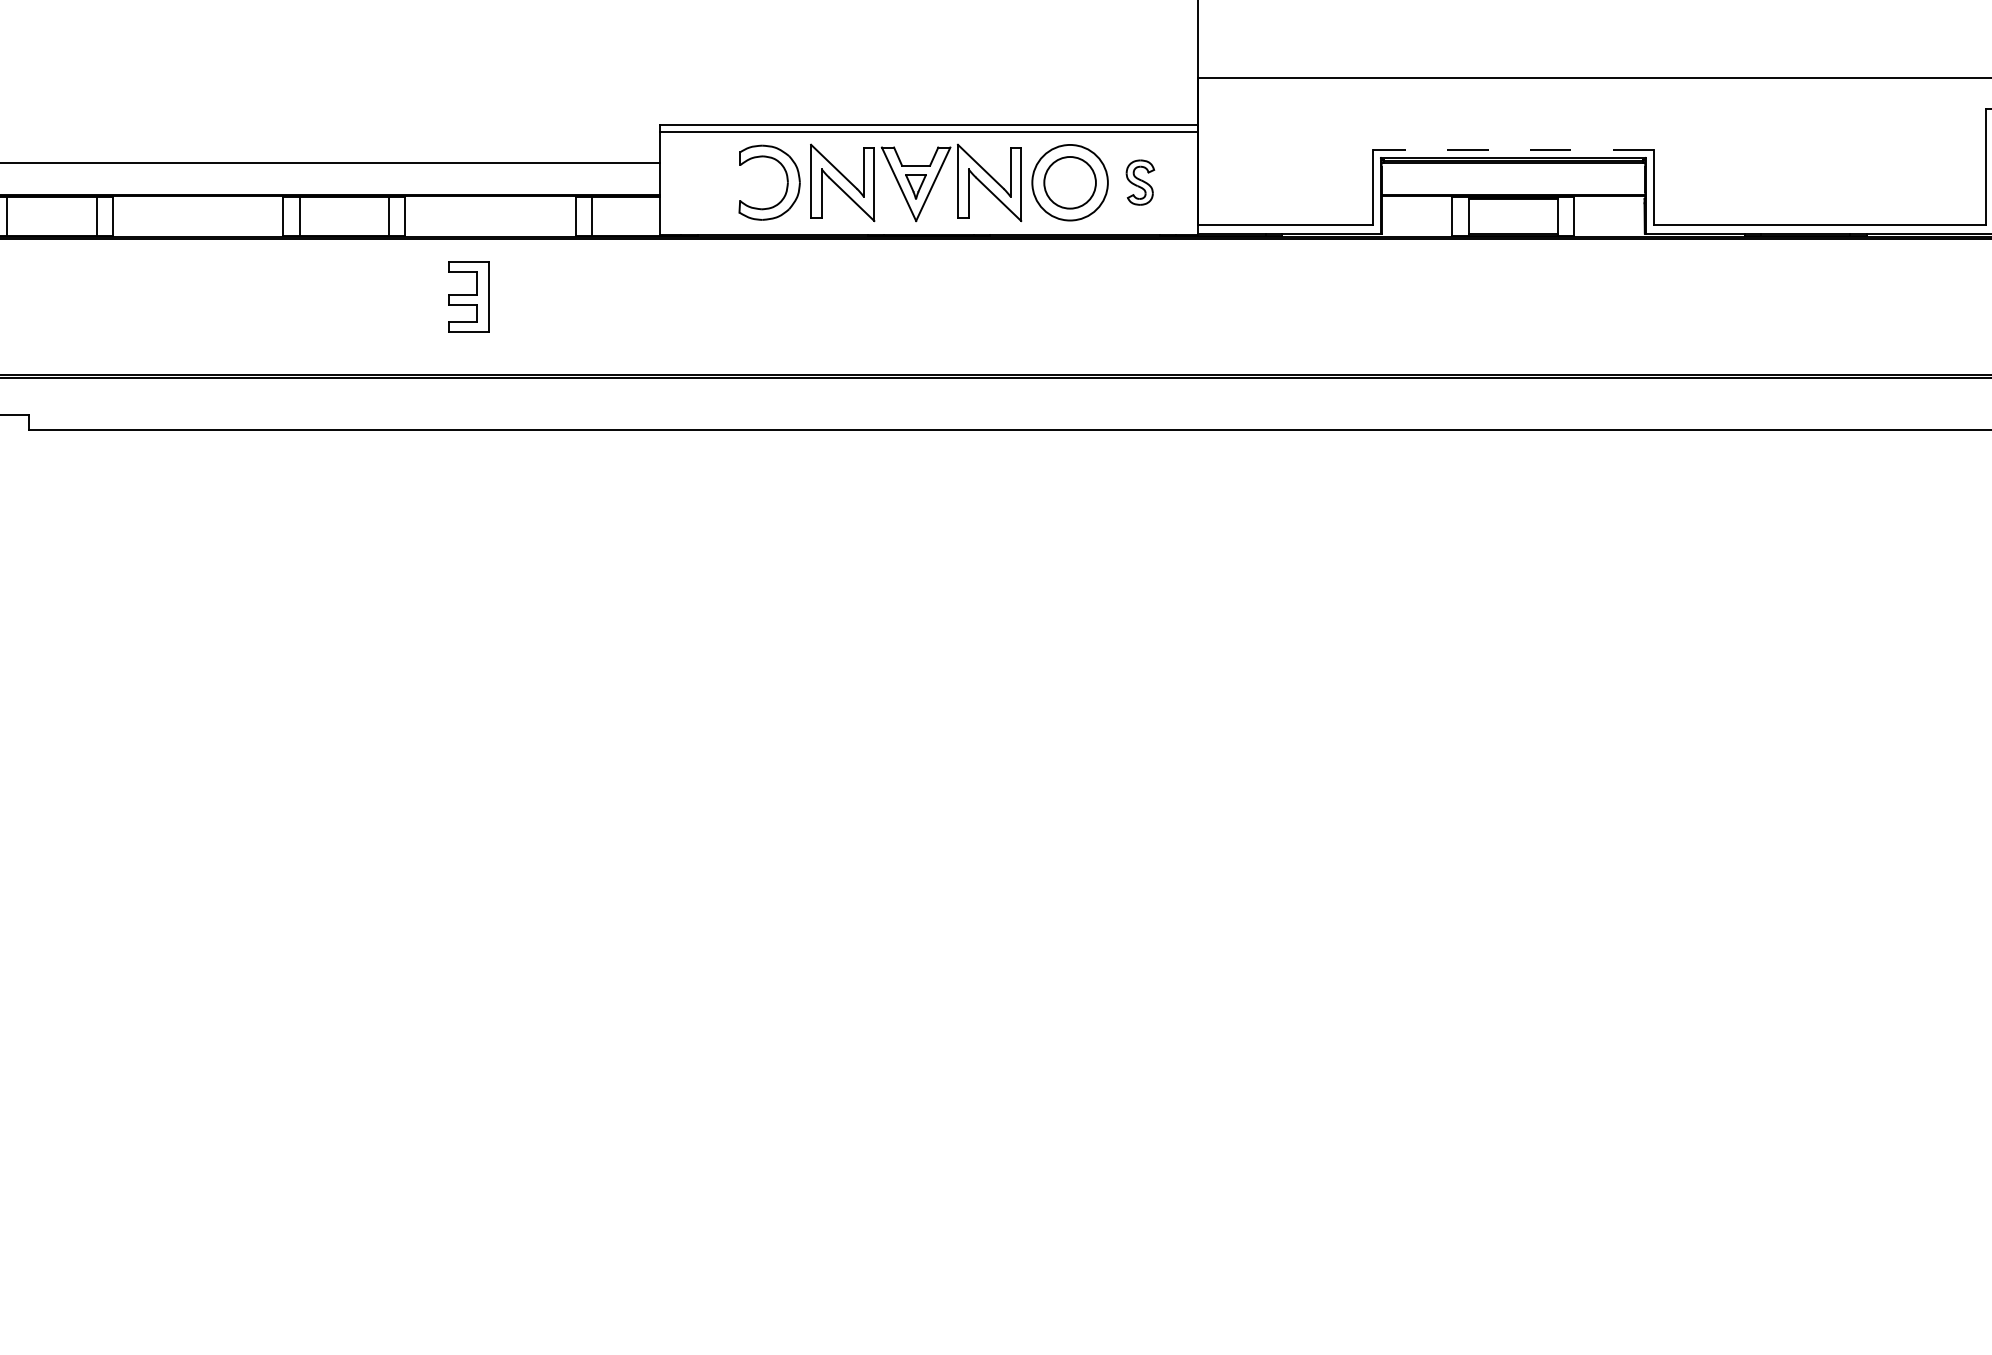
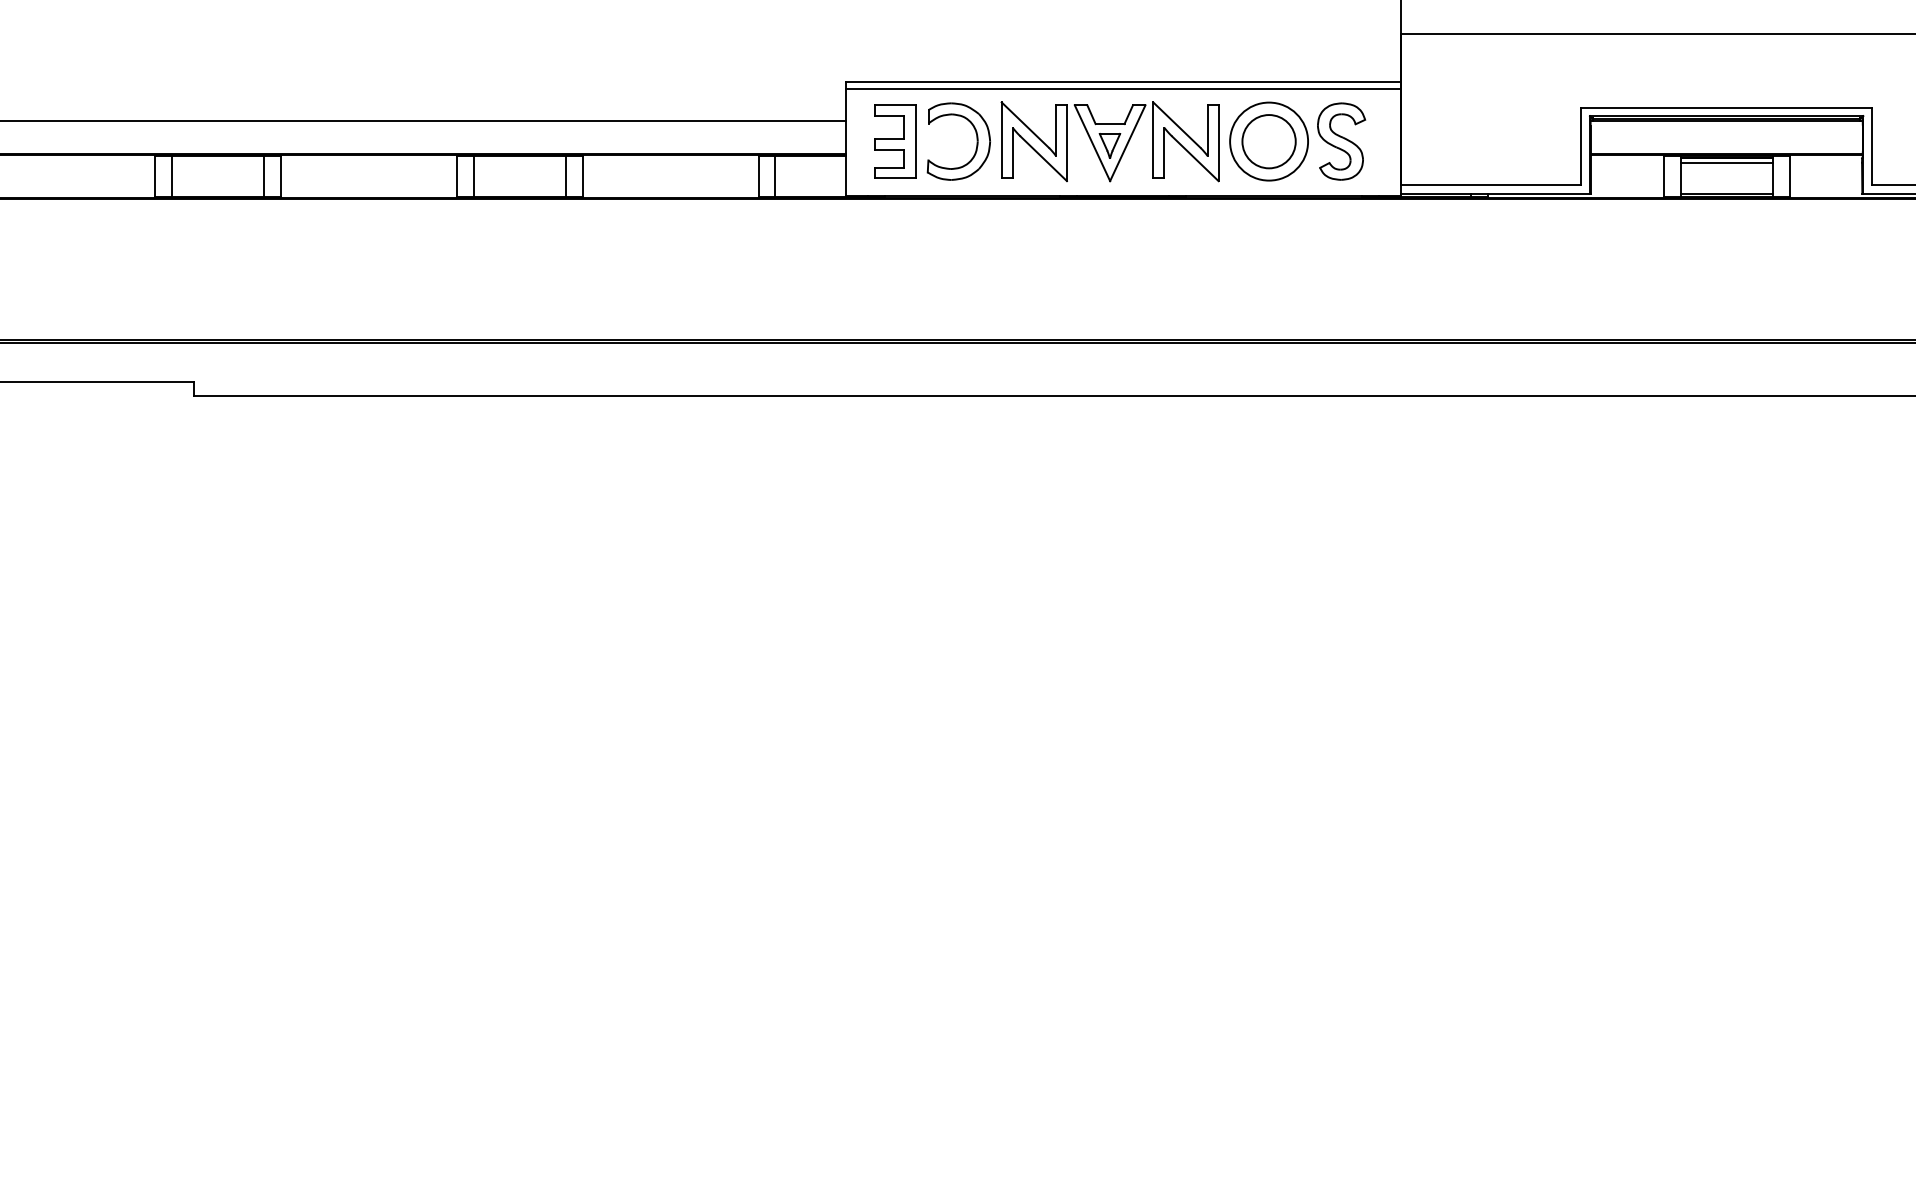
line: (1513, 149) -> (1726, 107), dashed -> solid
part: (1140, 182) -> (1341, 141), size x1.67
line: (1513, 203) -> (1726, 163), added
part: (468, 296) -> (894, 141), moved

